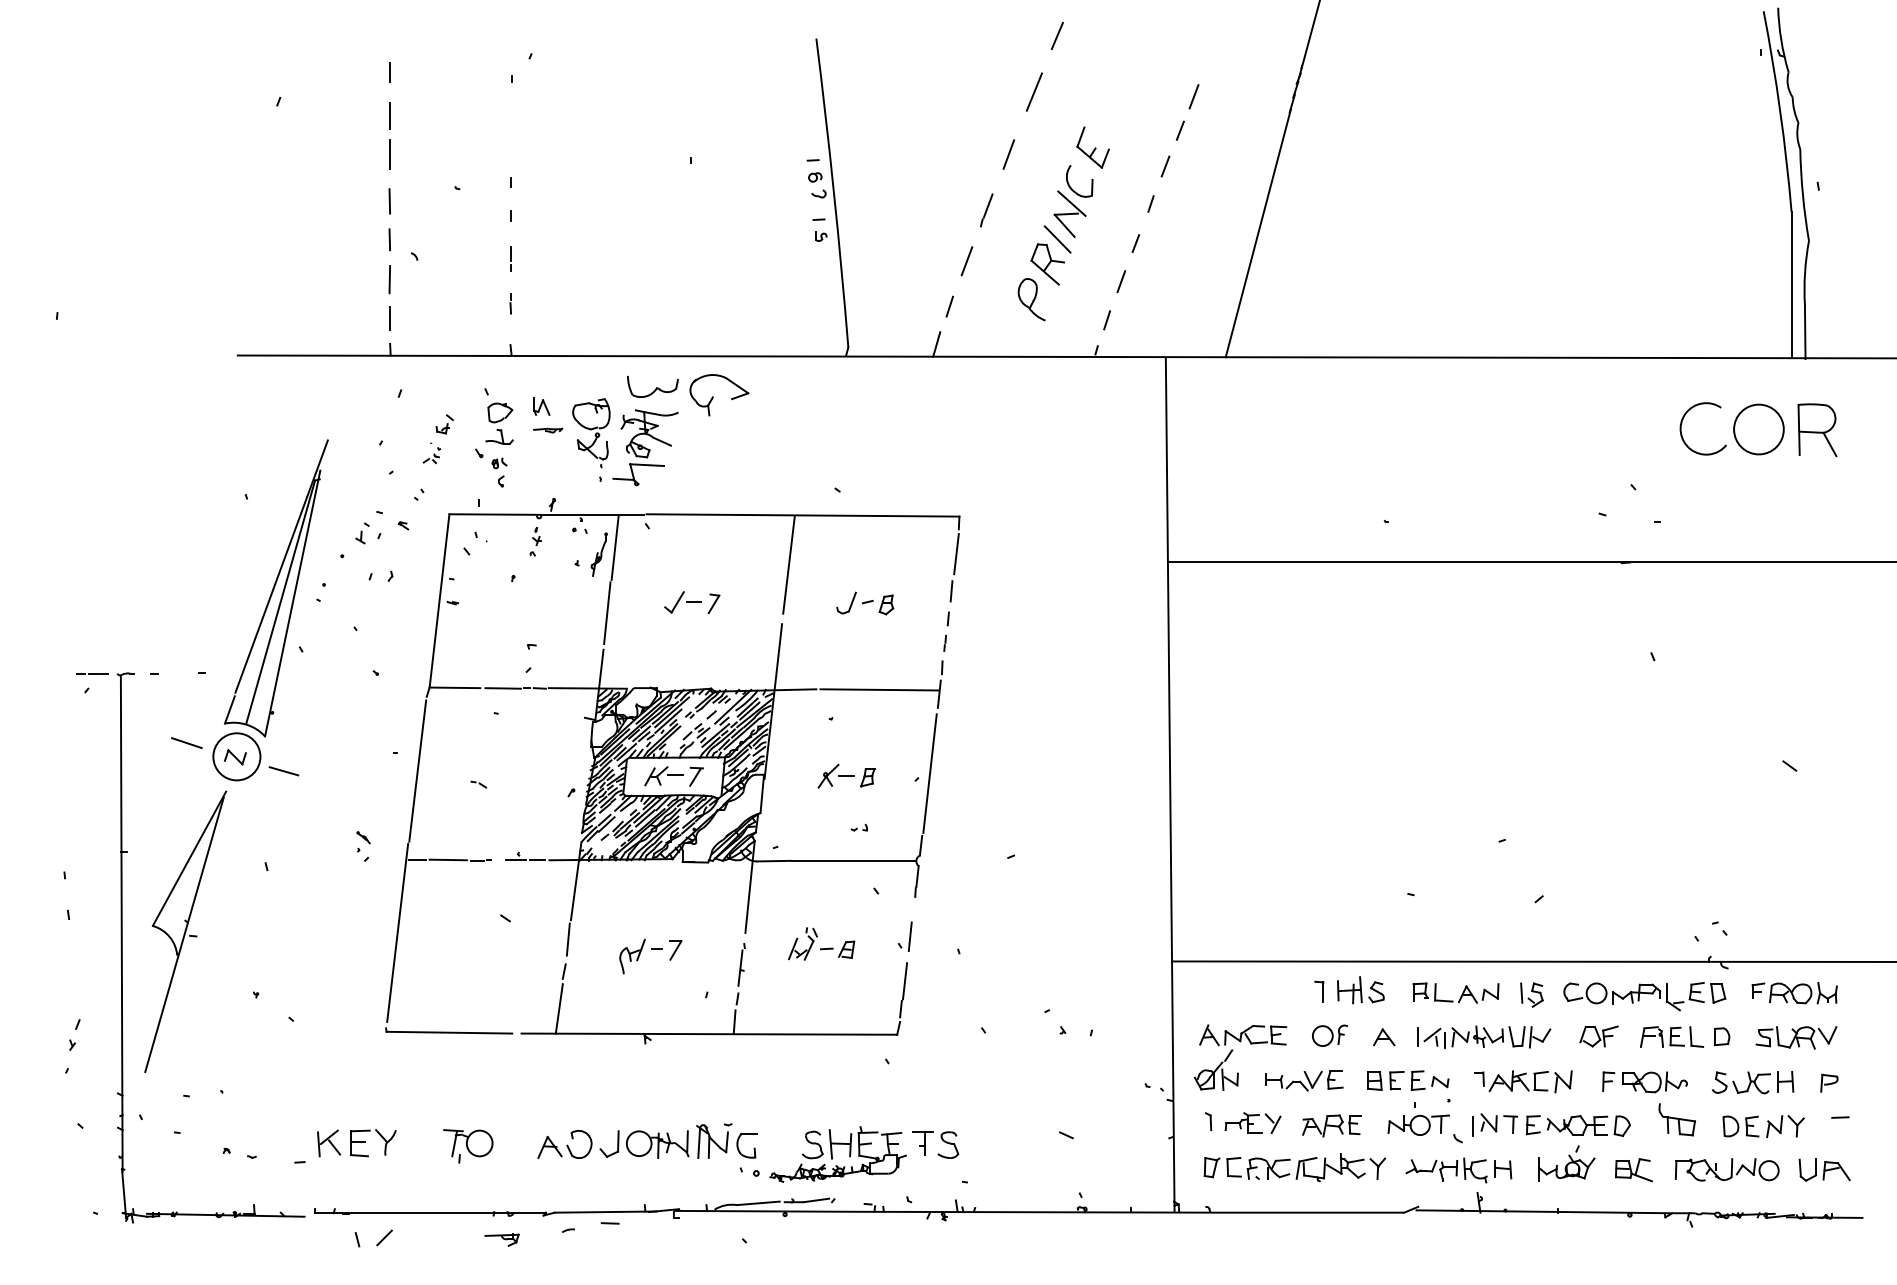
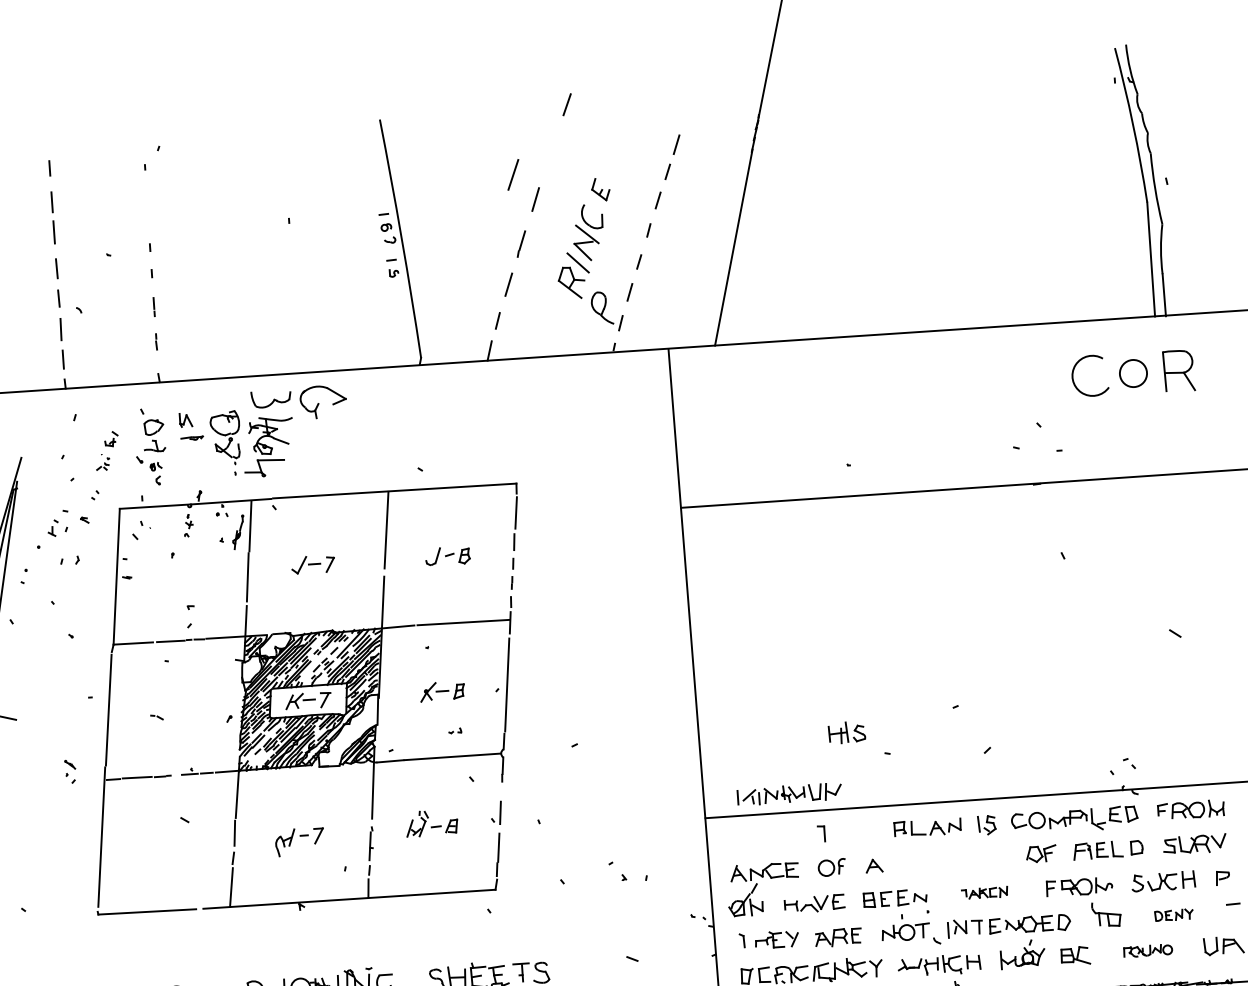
line: (1034, 91) -> (513, 174), moved
part: (1092, 147) -> (600, 189), size x0.7
part: (1031, 299) -> (602, 308), moved
circle: (1758, 429) -> (1133, 373), size x0.7
part: (1360, 990) -> (846, 732), moved
part: (1484, 1036) -> (789, 793), moved
part: (1523, 1081) -> (984, 892), size x0.6
part: (1763, 1126) -> (1173, 915), size x0.6
part: (1727, 1169) -> (1148, 950), size x0.6

